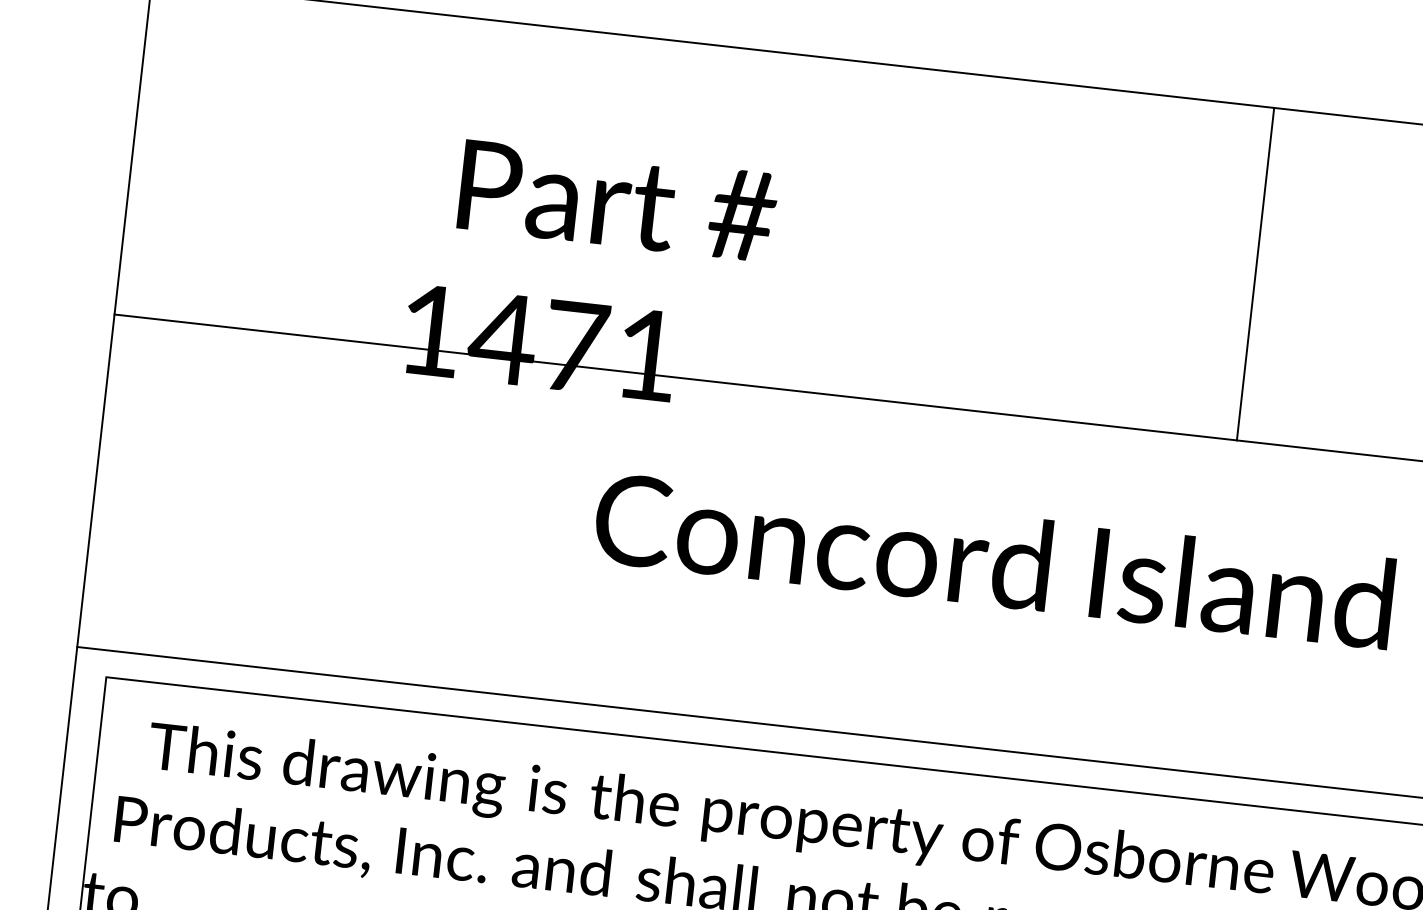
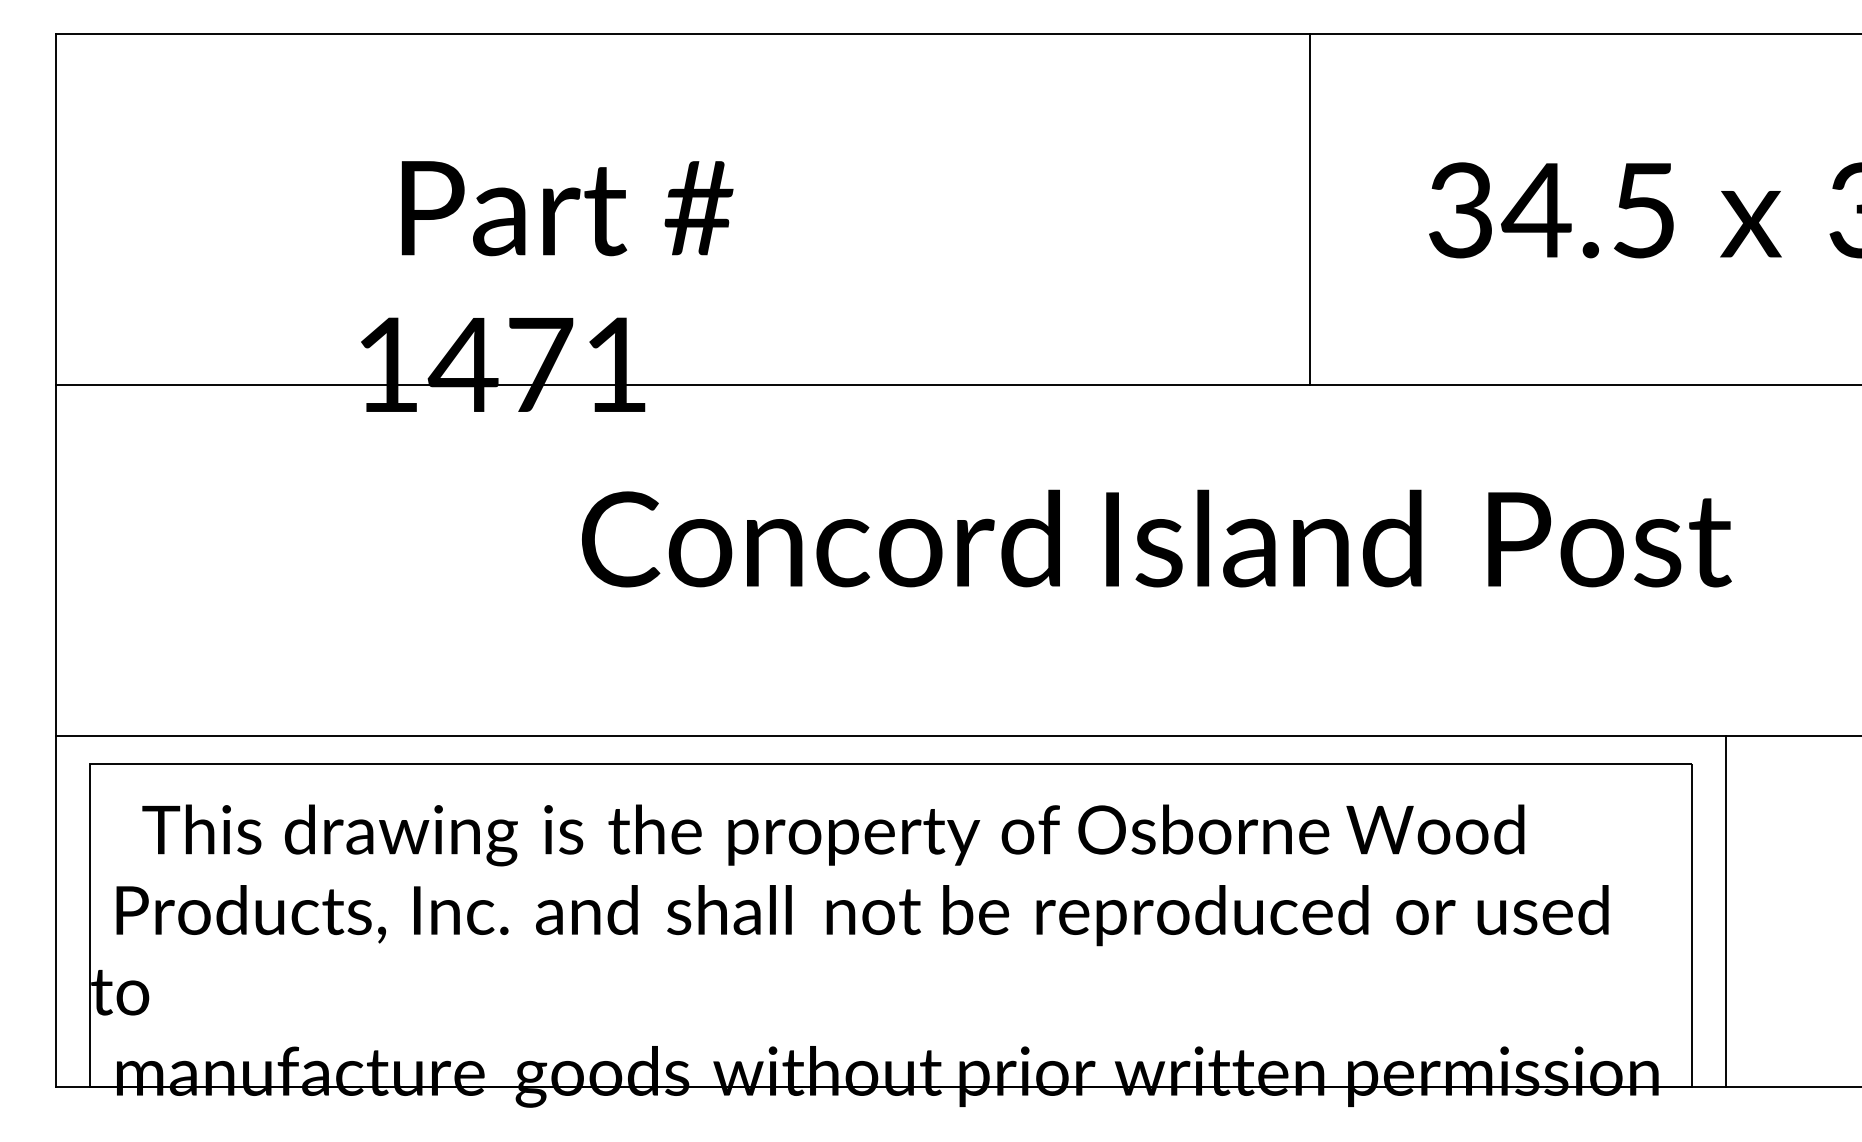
line: (1255, 274) -> (1309, 209), moved

